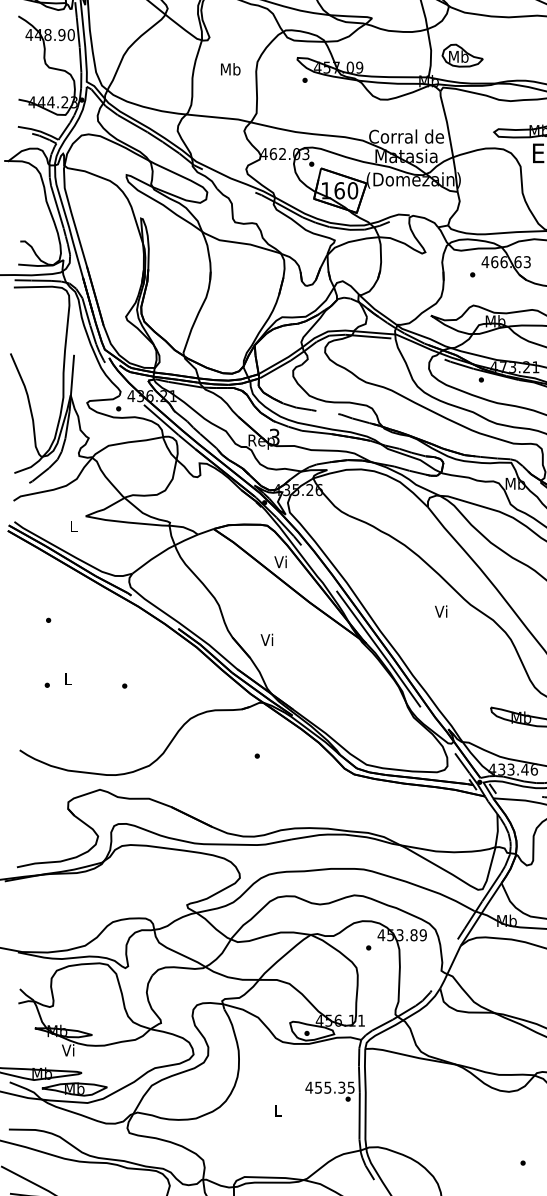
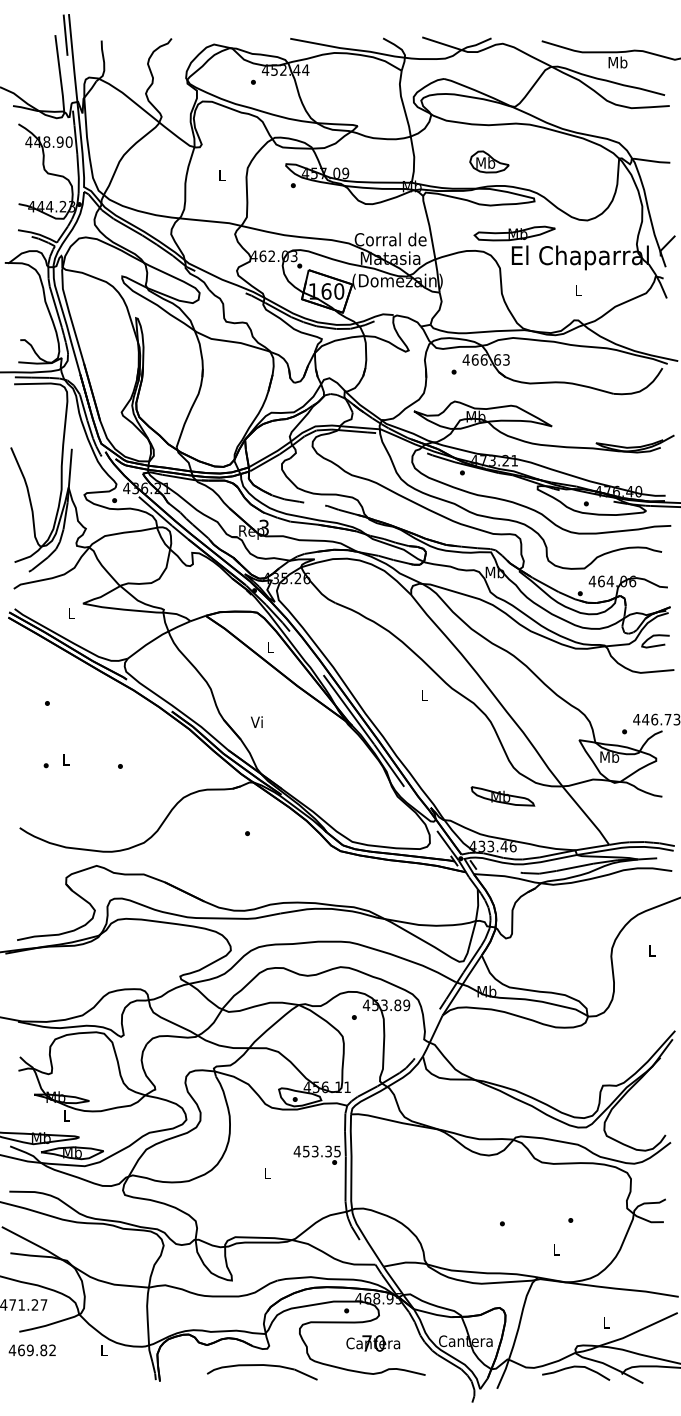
part: (462, 55) -> (489, 161), moved
text: (230, 68) -> (221, 174), Mb -> L
text: (280, 562) -> (269, 647), Vi -> L
text: (440, 611) -> (423, 694), Vi -> L
text: (67, 1050) -> (65, 1115), Vi -> L
text: (328, 1086) -> (315, 1150), 455.35 -> 453.35

